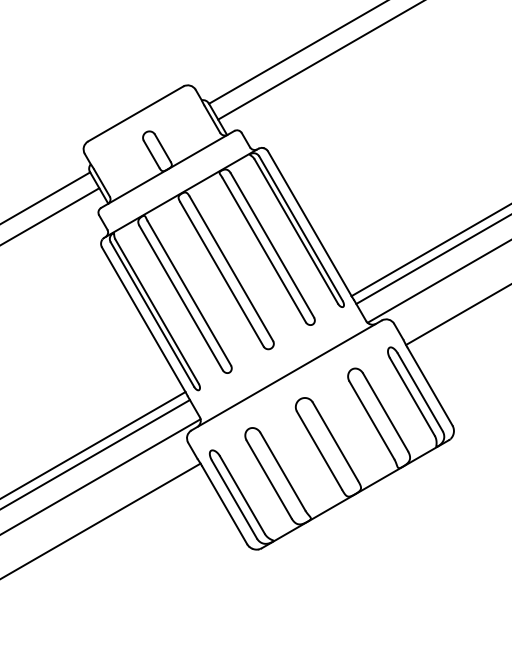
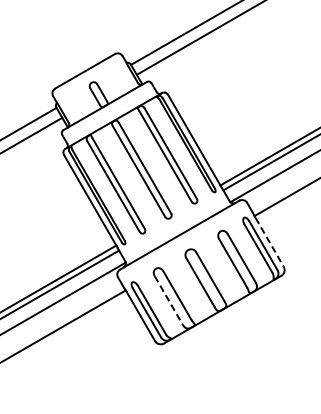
line: (429, 387) -> (269, 242), solid -> dashed
line: (270, 479) -> (169, 300), solid -> dashed

